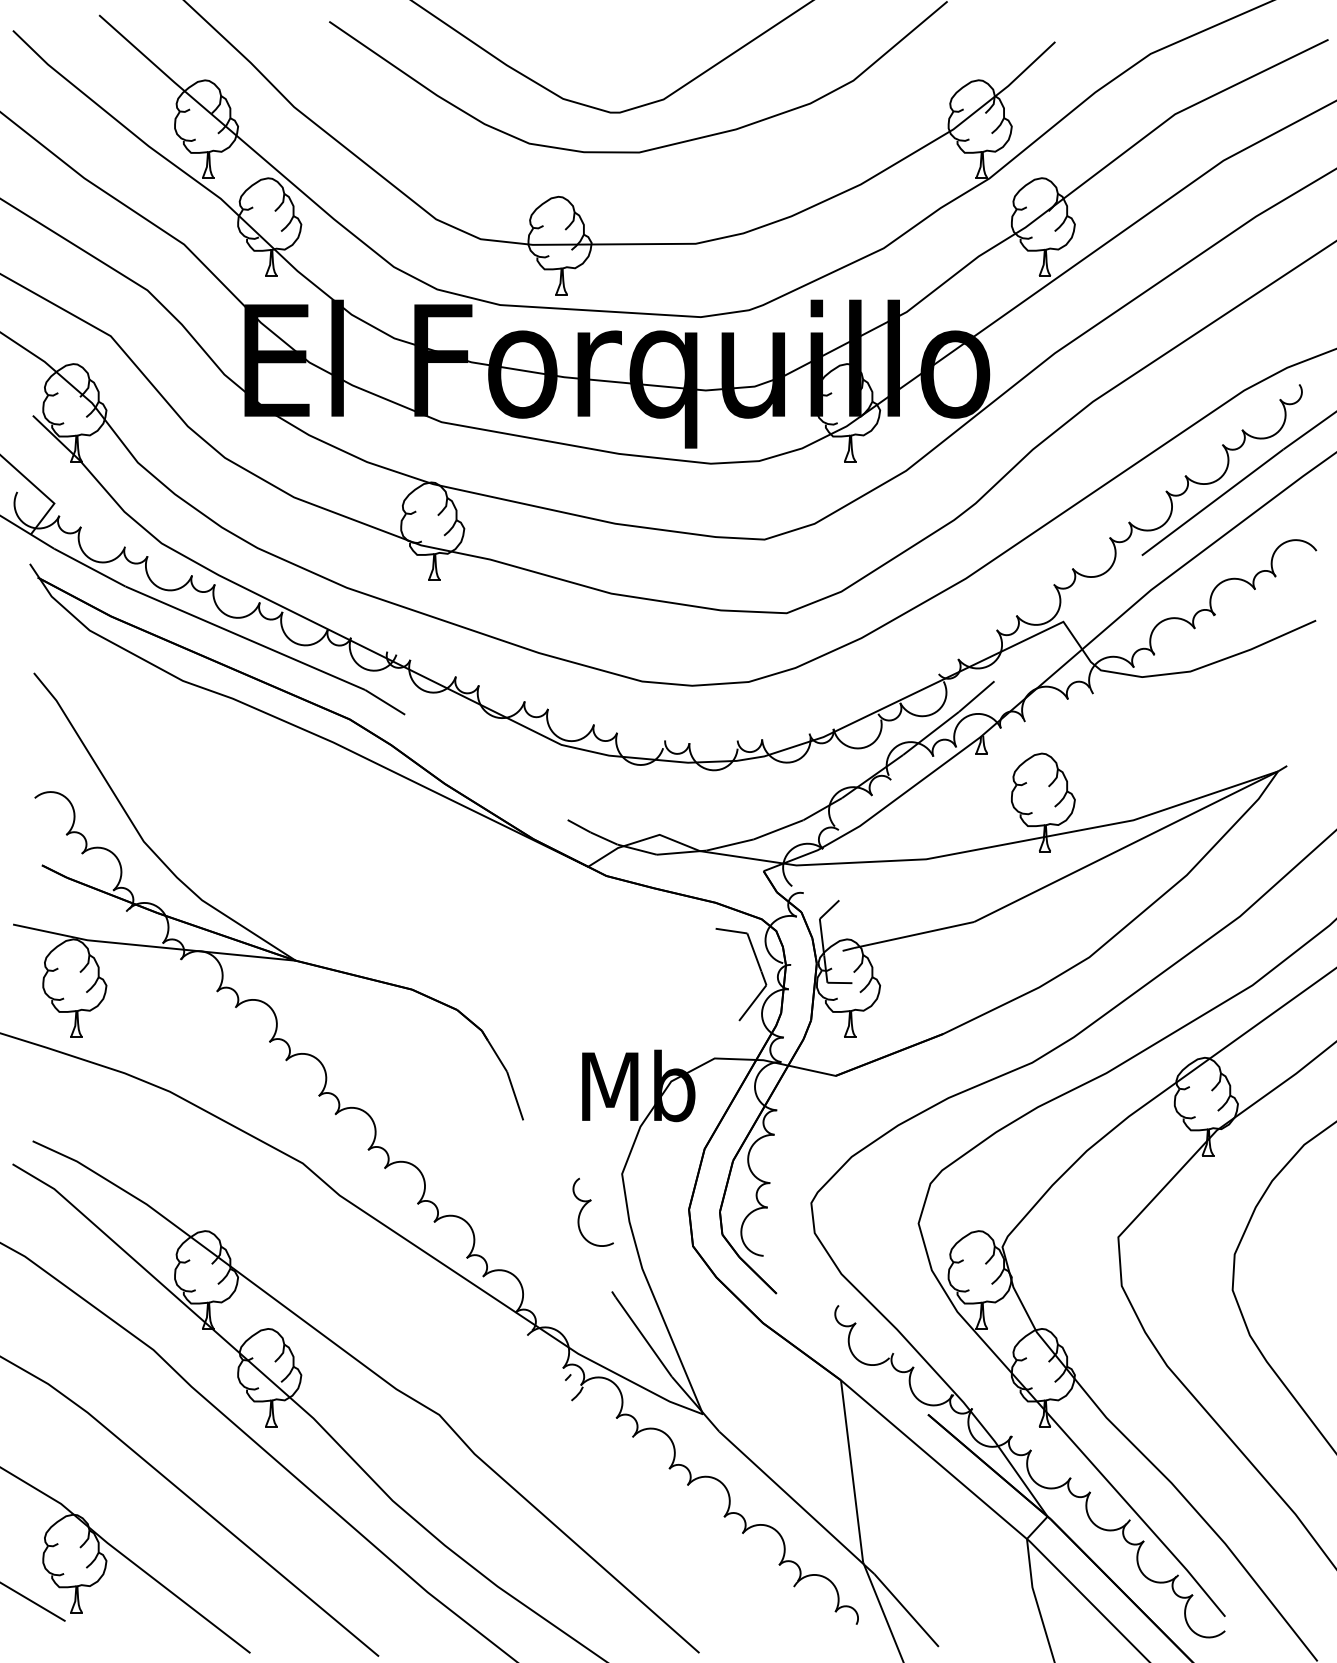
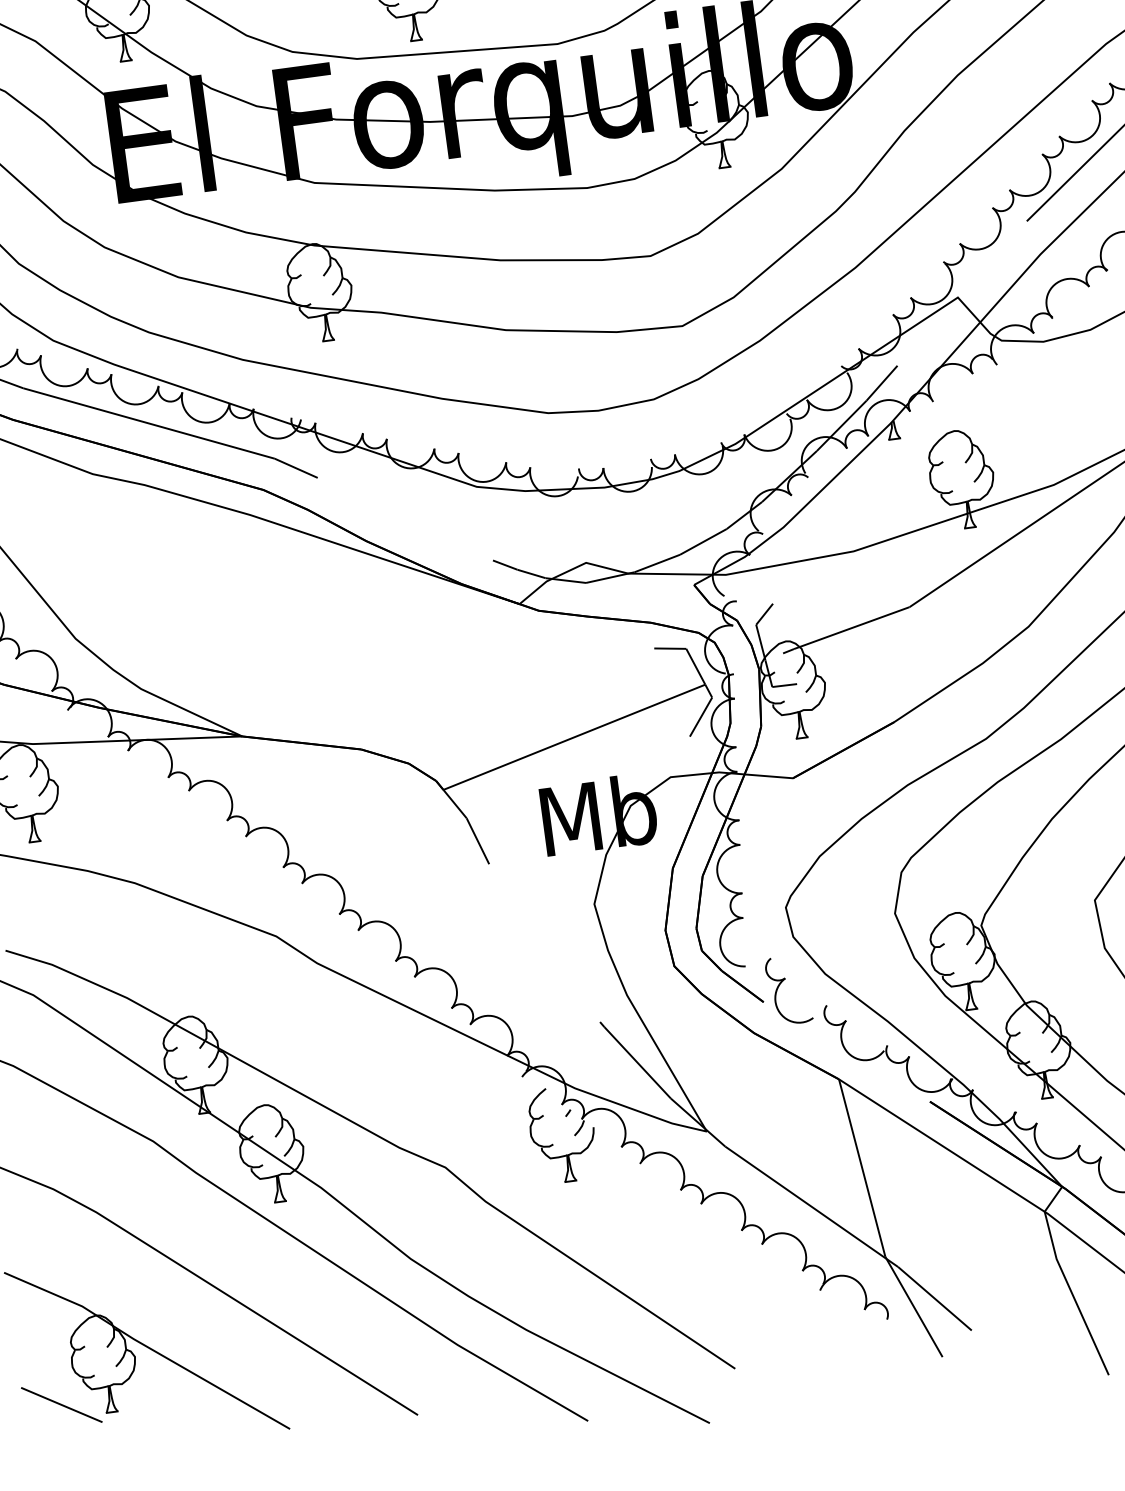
line: (624, 1005) -> (574, 736), added
part: (585, 1206) -> (780, 985), moved
part: (549, 1406) -> (553, 1144), added

